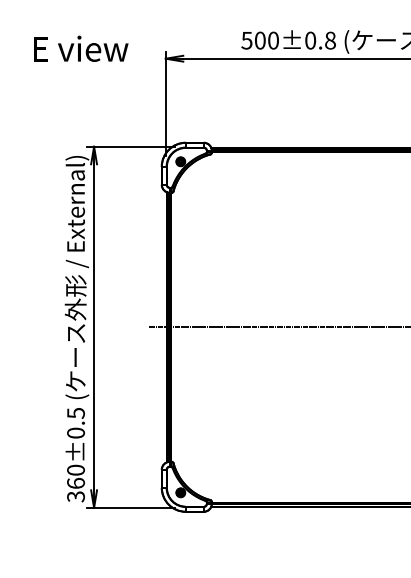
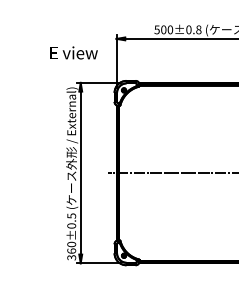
text: (79, 47) -> (73, 52), moved

